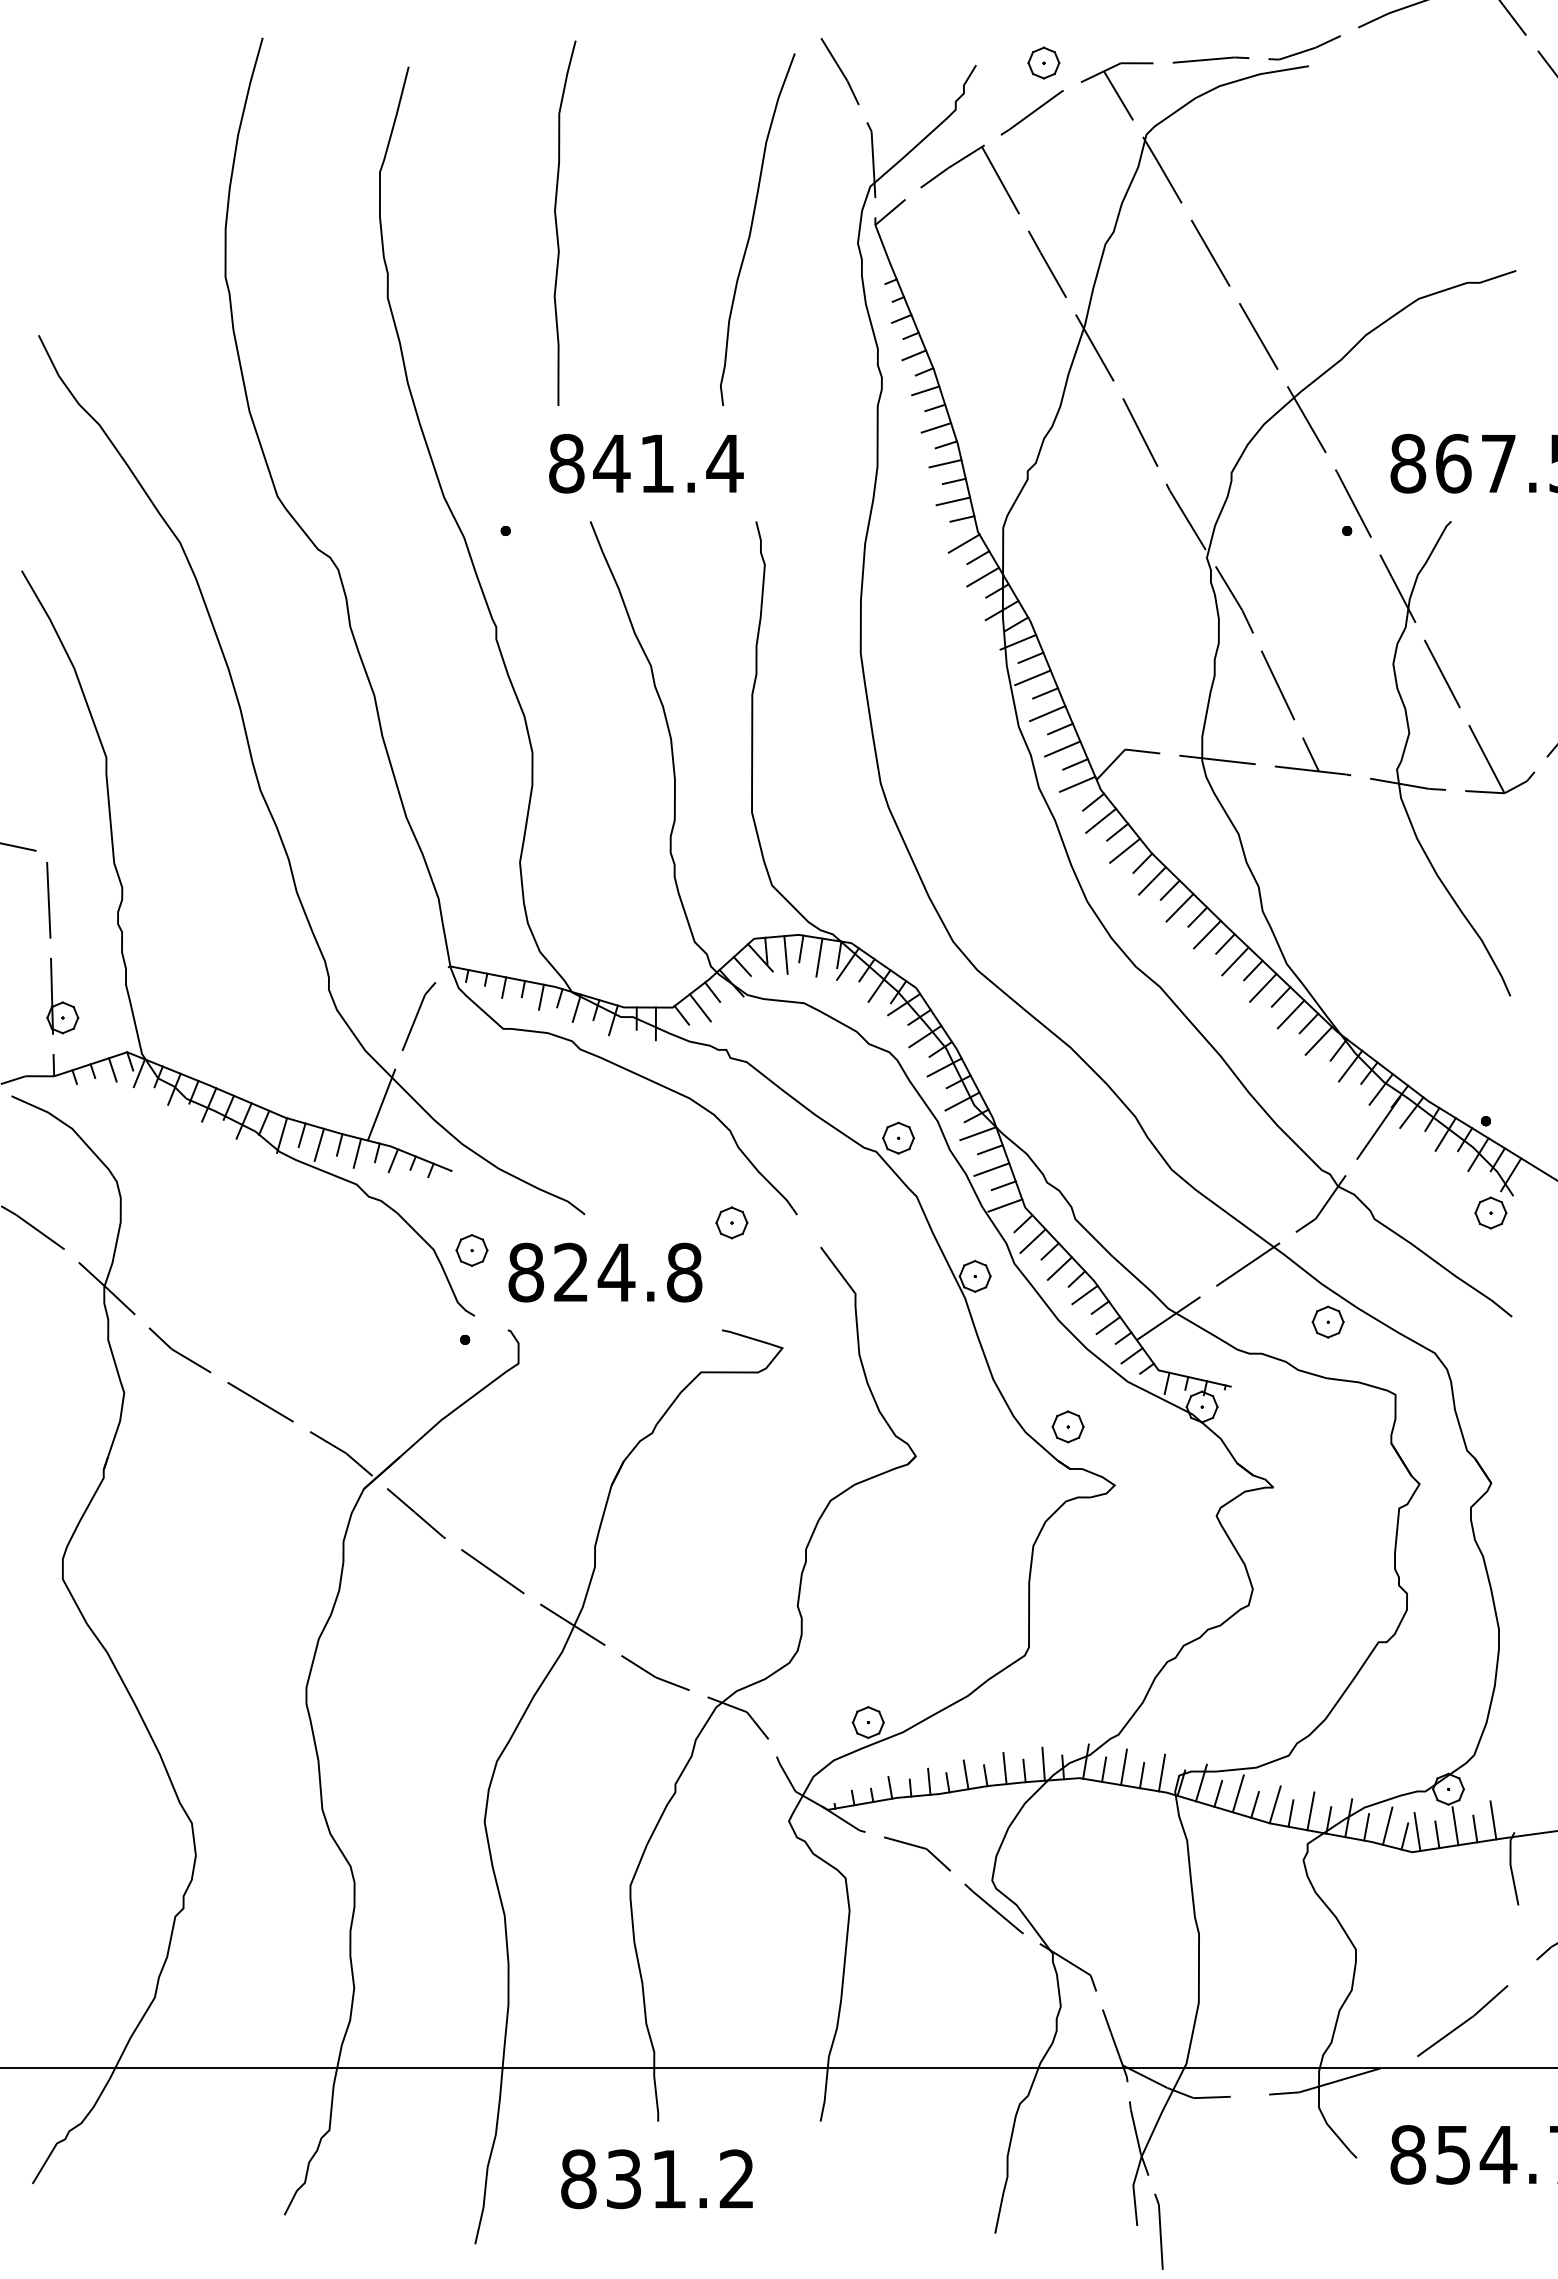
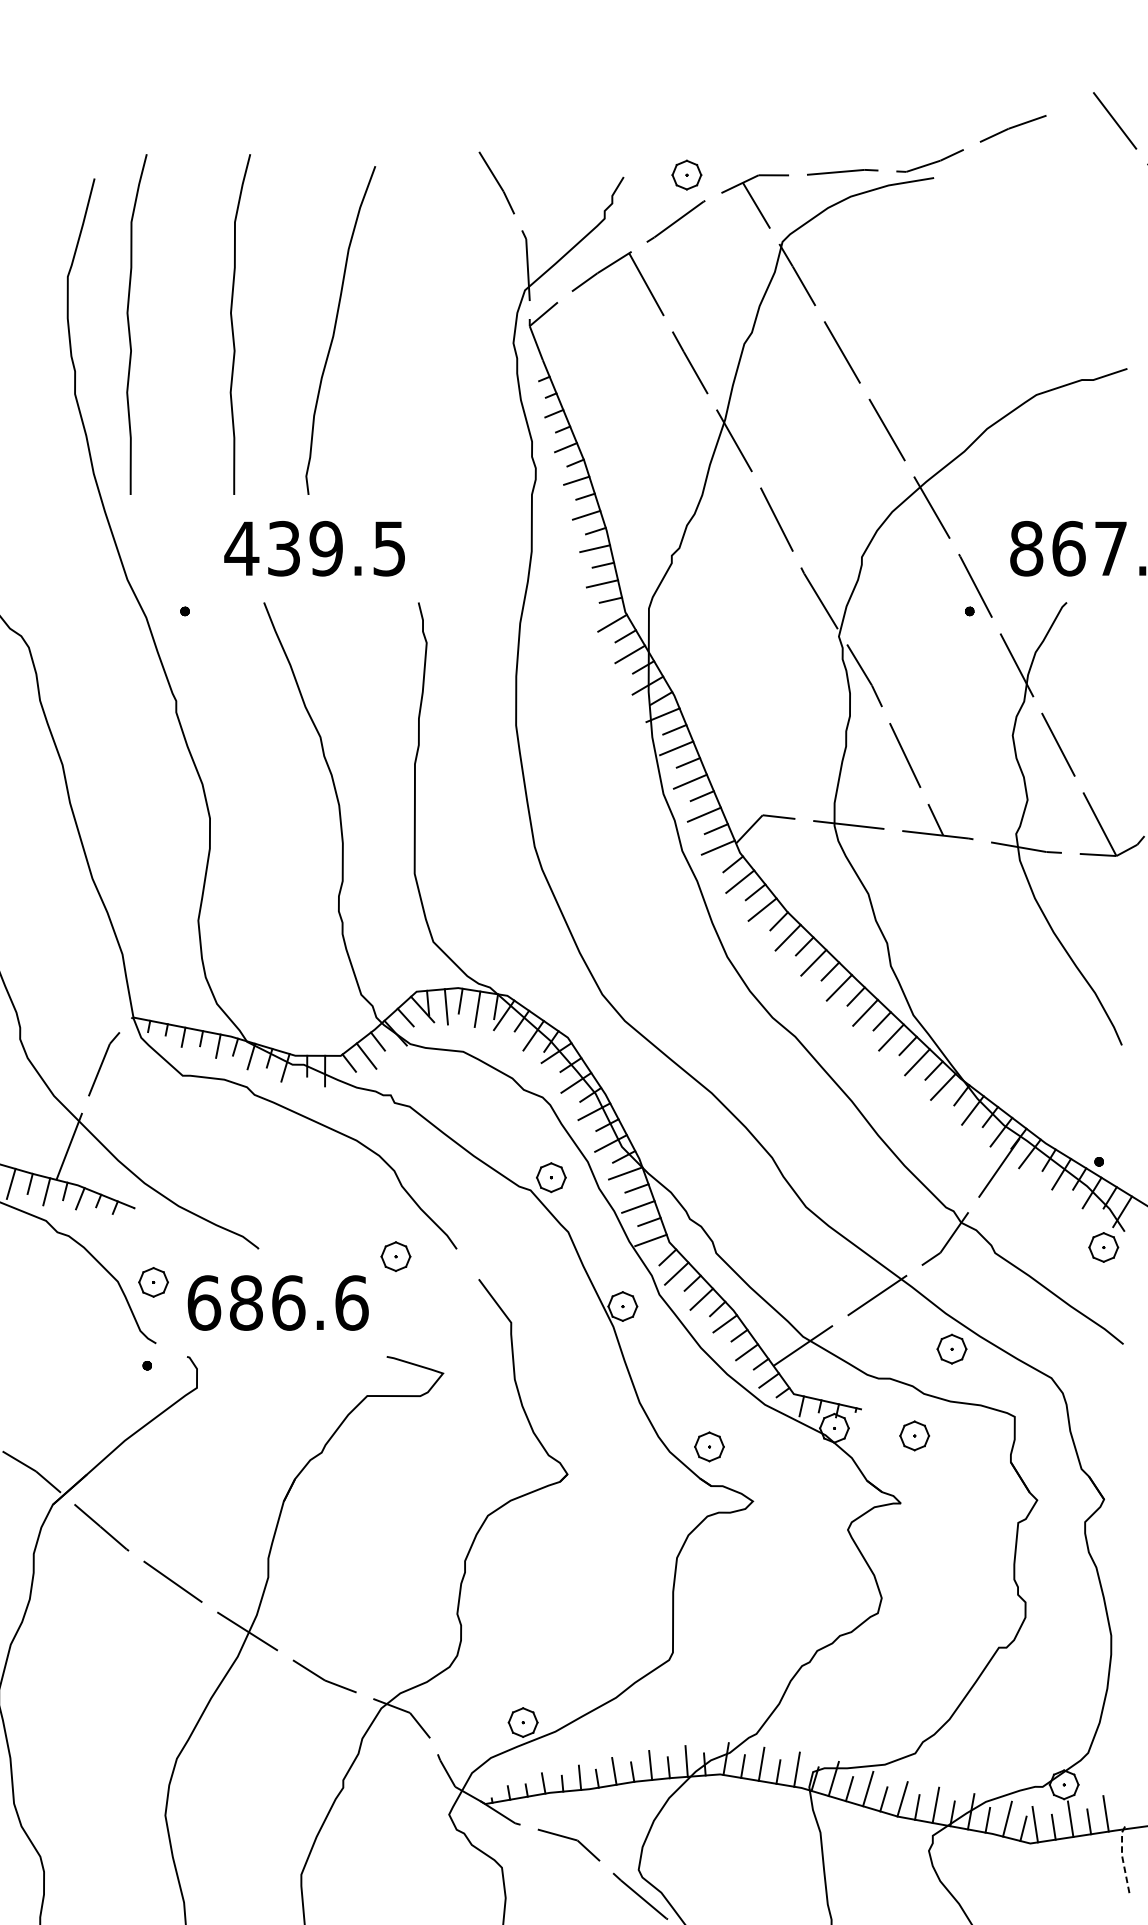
curve: (446, 223) -> (129, 324), added
curve: (752, 227) -> (335, 328), moved
text: (645, 463) -> (315, 548), 841.4 -> 439.5
text: (605, 1272) -> (278, 1302), 824.8 -> 686.6
part: (1287, 1414) -> (914, 1435), added
line: (1510, 1866) -> (1122, 1856), solid -> dashed

